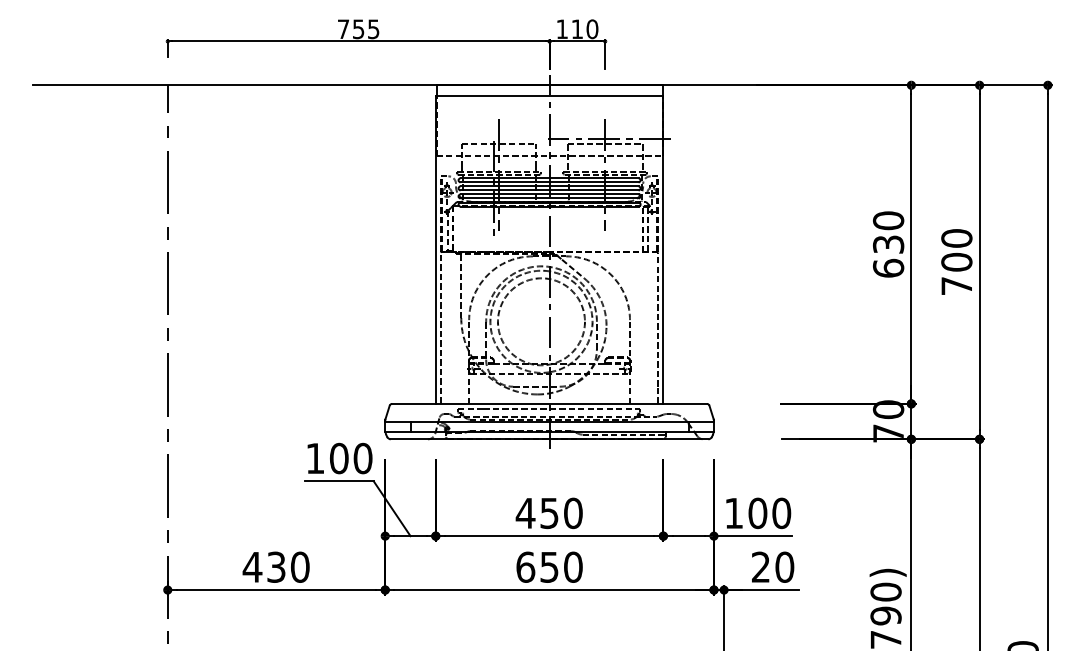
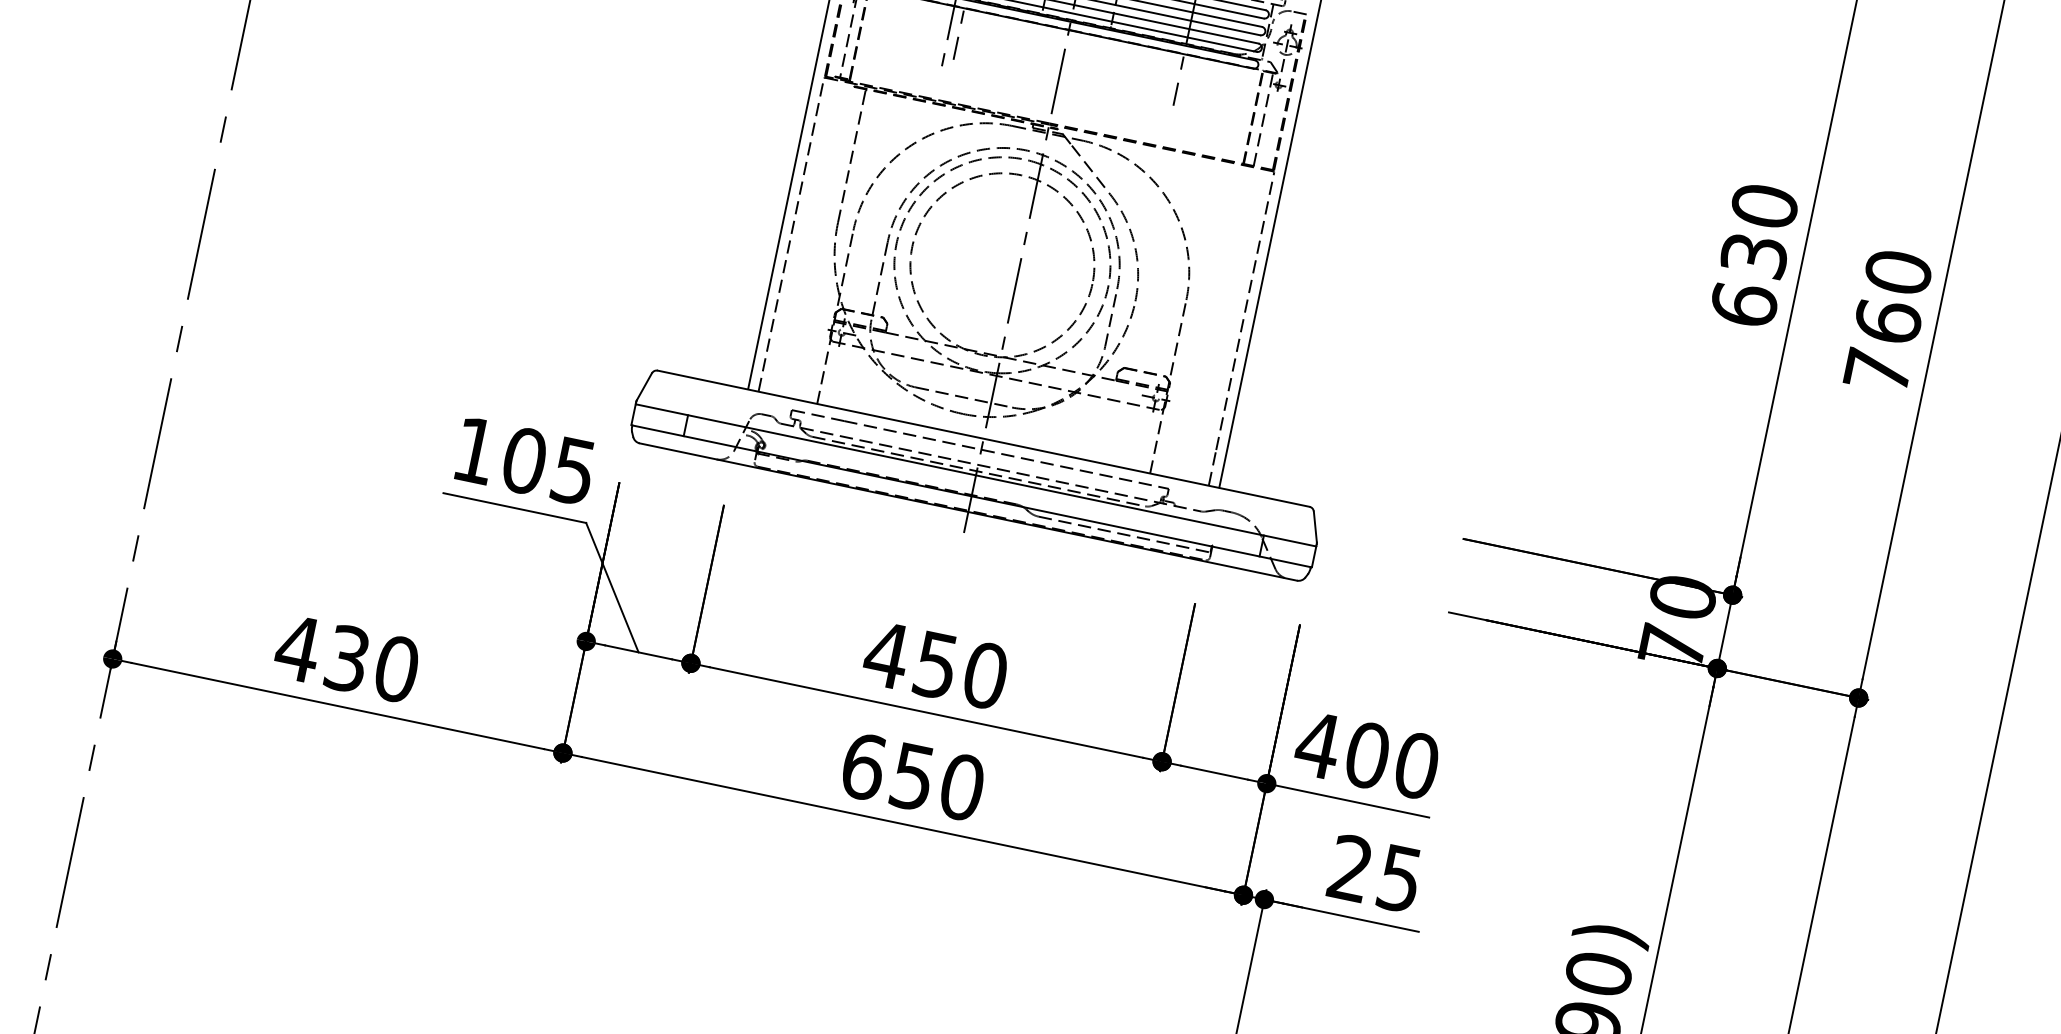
text: (956, 261) -> (1887, 319), 700 -> 760
text: (362, 458) -> (572, 470), 100 -> 105
text: (733, 513) -> (1317, 745), 100 -> 400
text: (784, 566) -> (1399, 876), 20 -> 25

